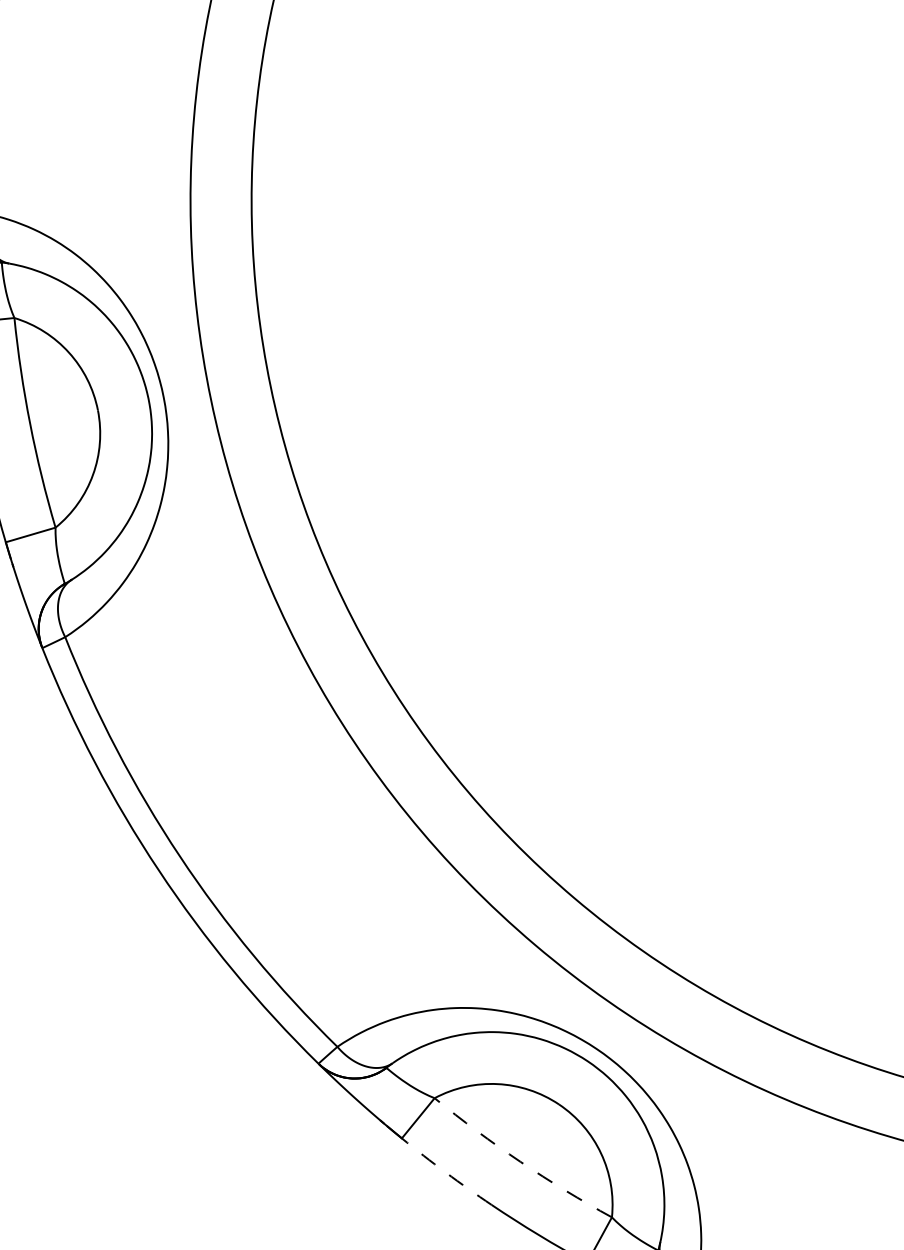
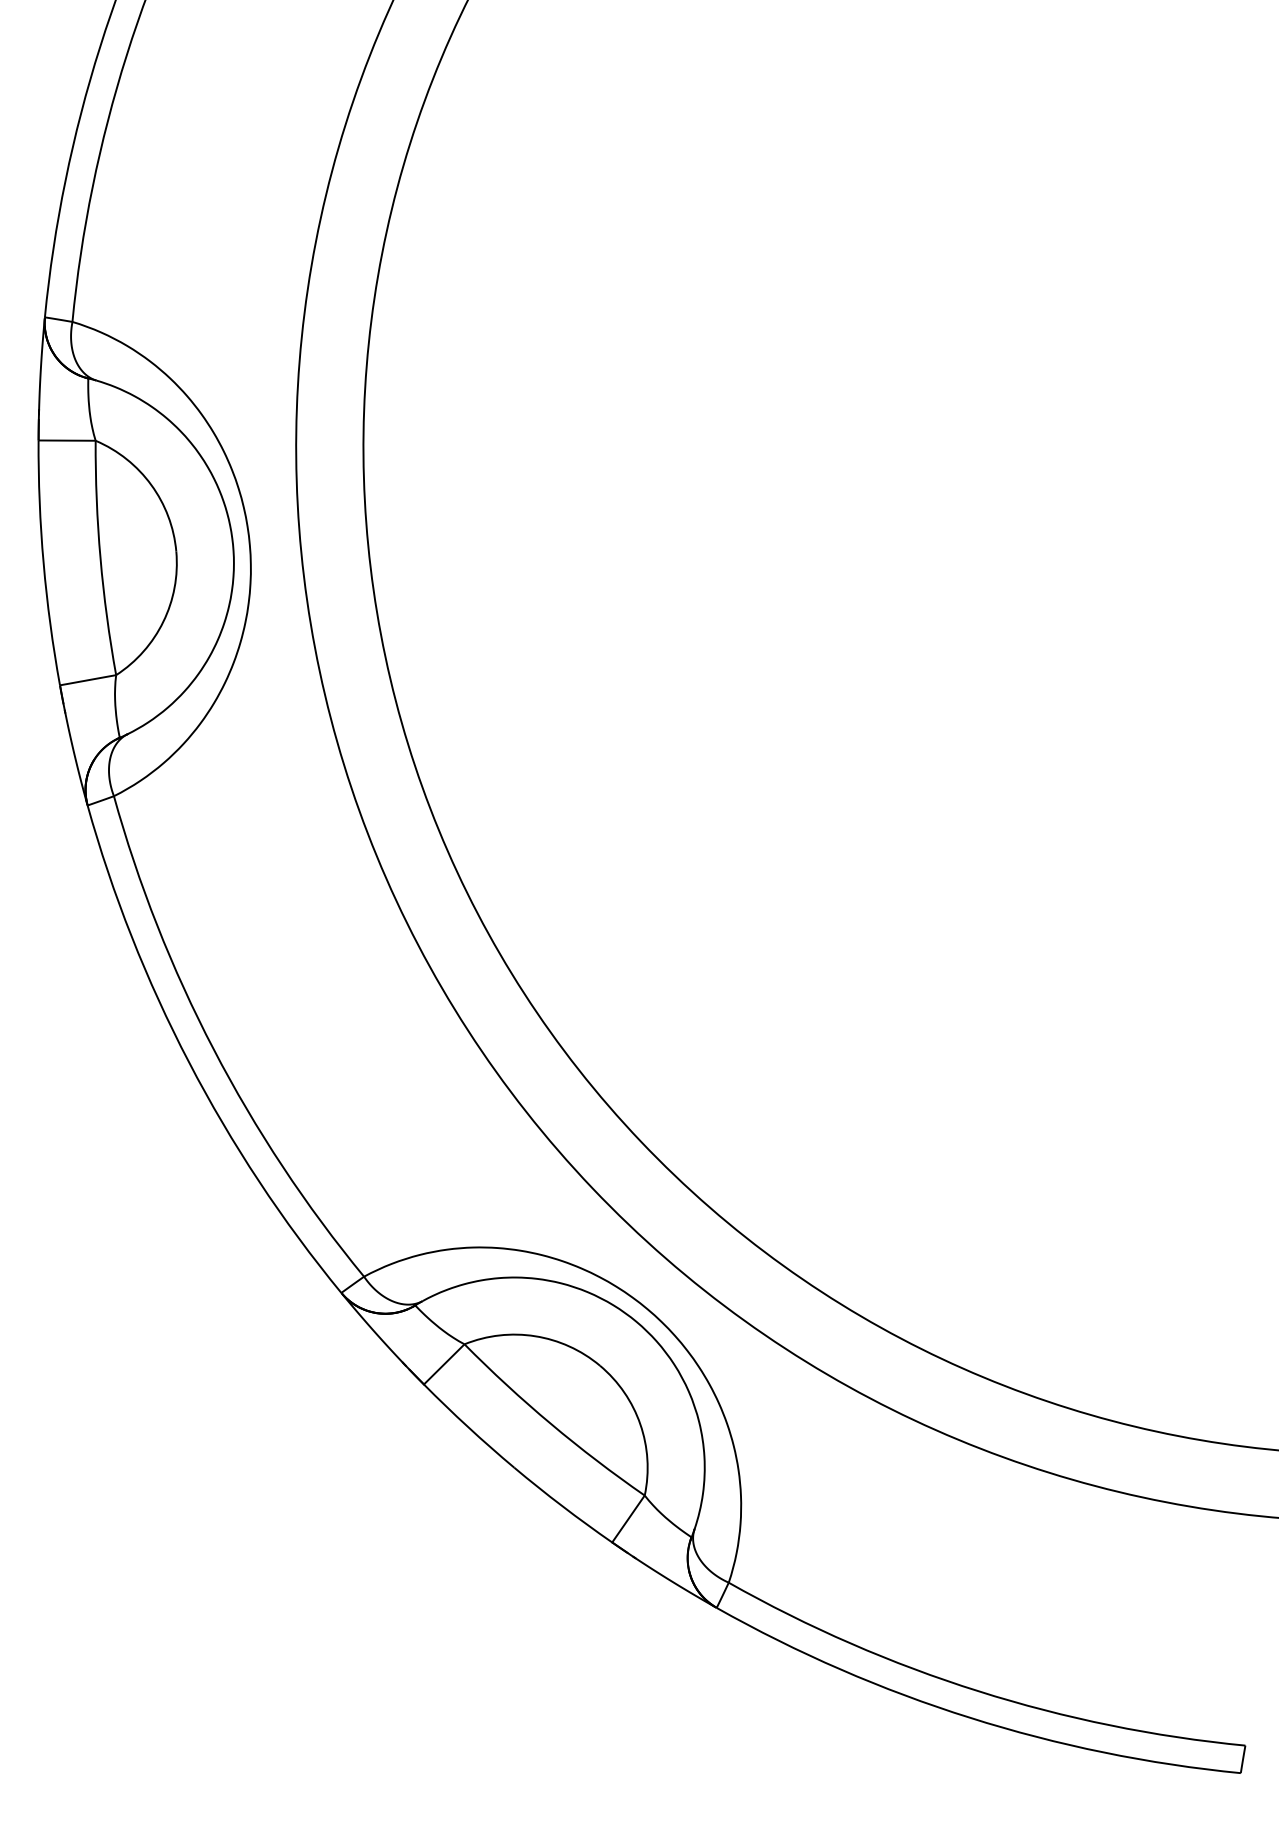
arc: (520, 1162) -> (551, 1424), dashed -> solid
arc: (446, 1172) -> (468, 1427), dashed -> solid

